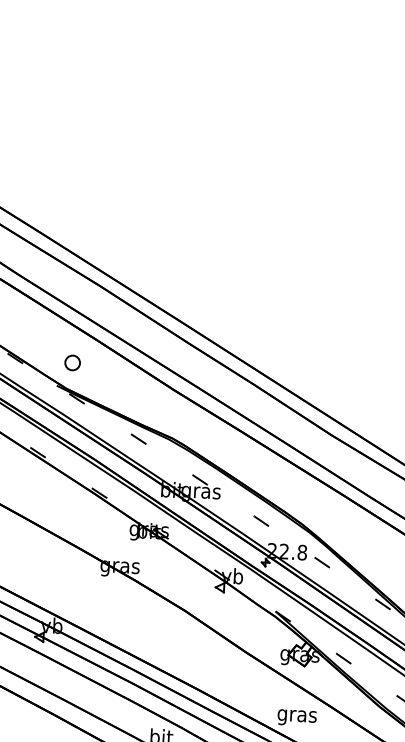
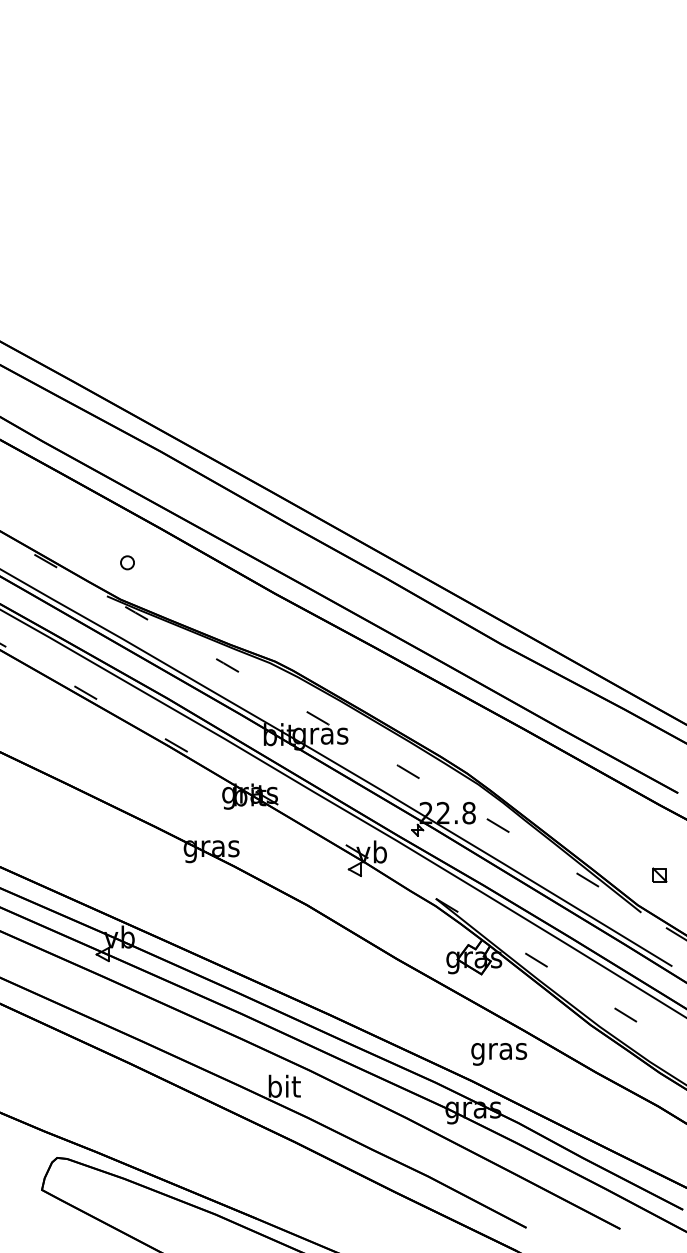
part: (72, 362) -> (127, 562), size x0.62
text: (297, 718) -> (499, 1054), moved

